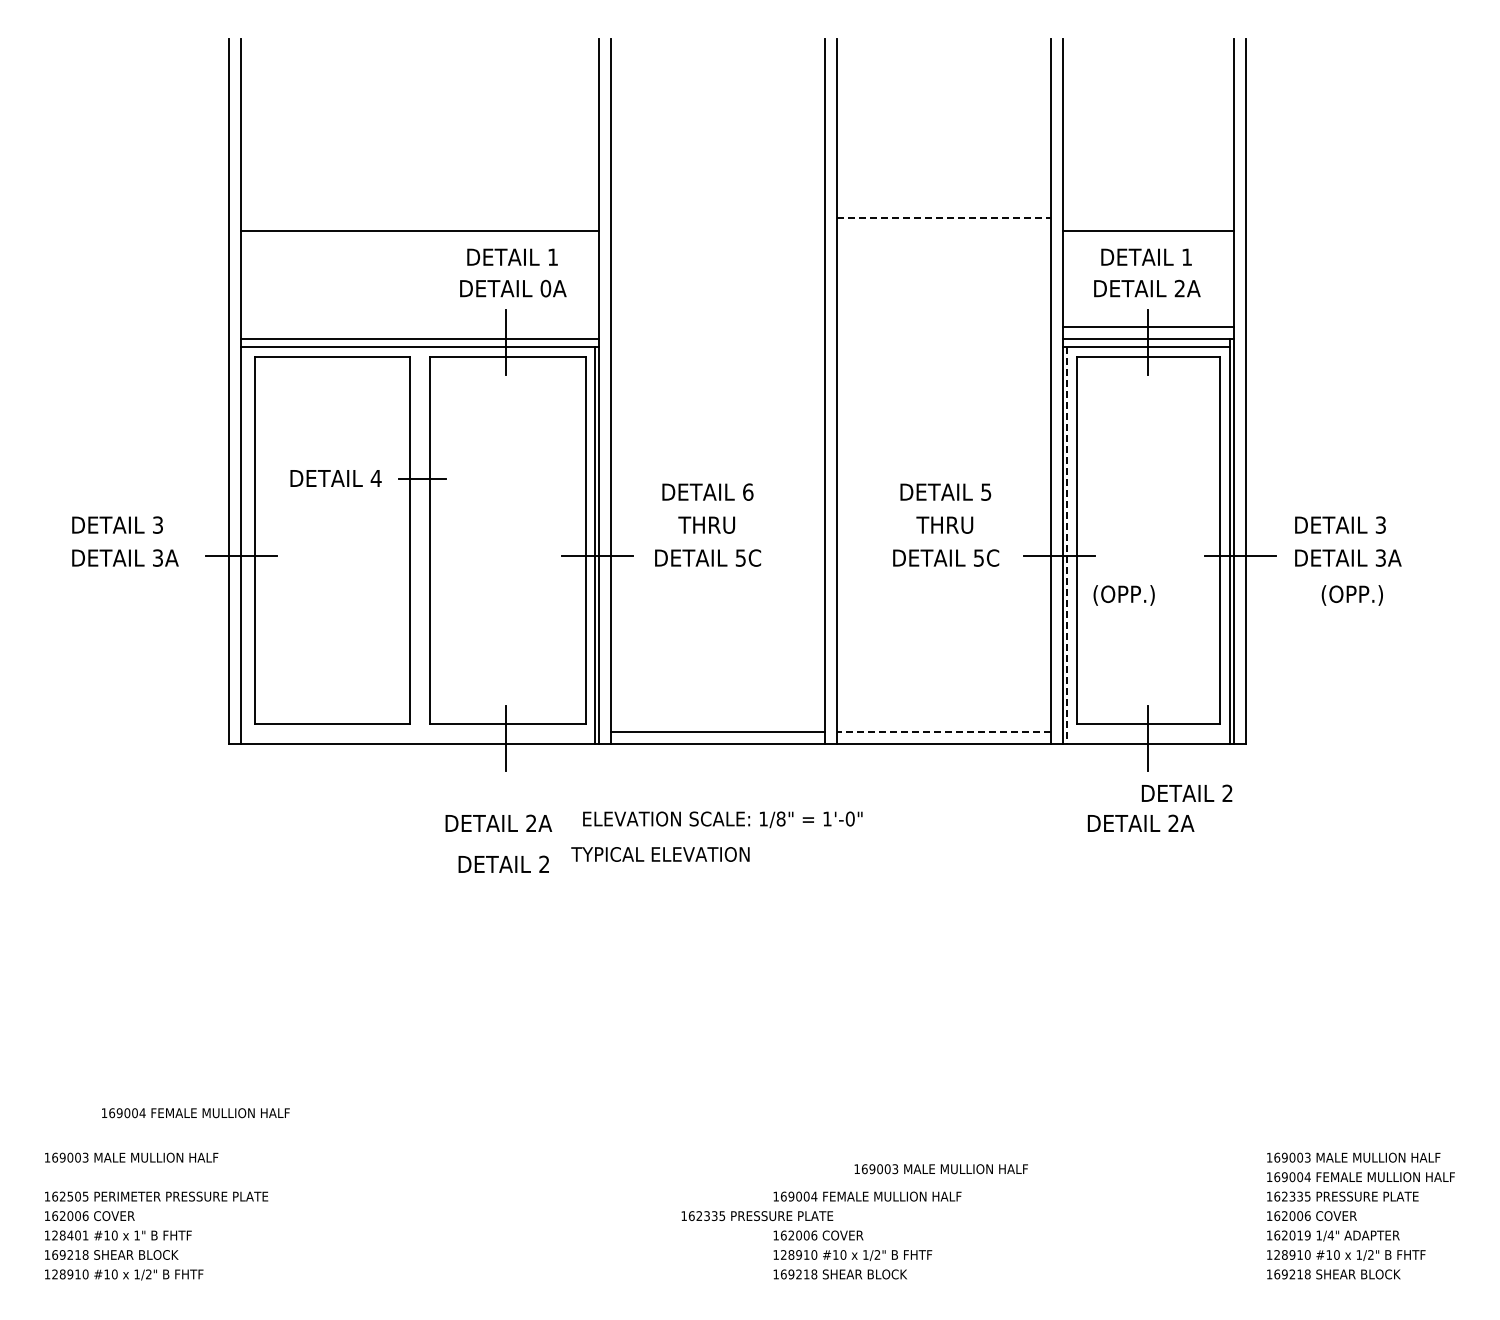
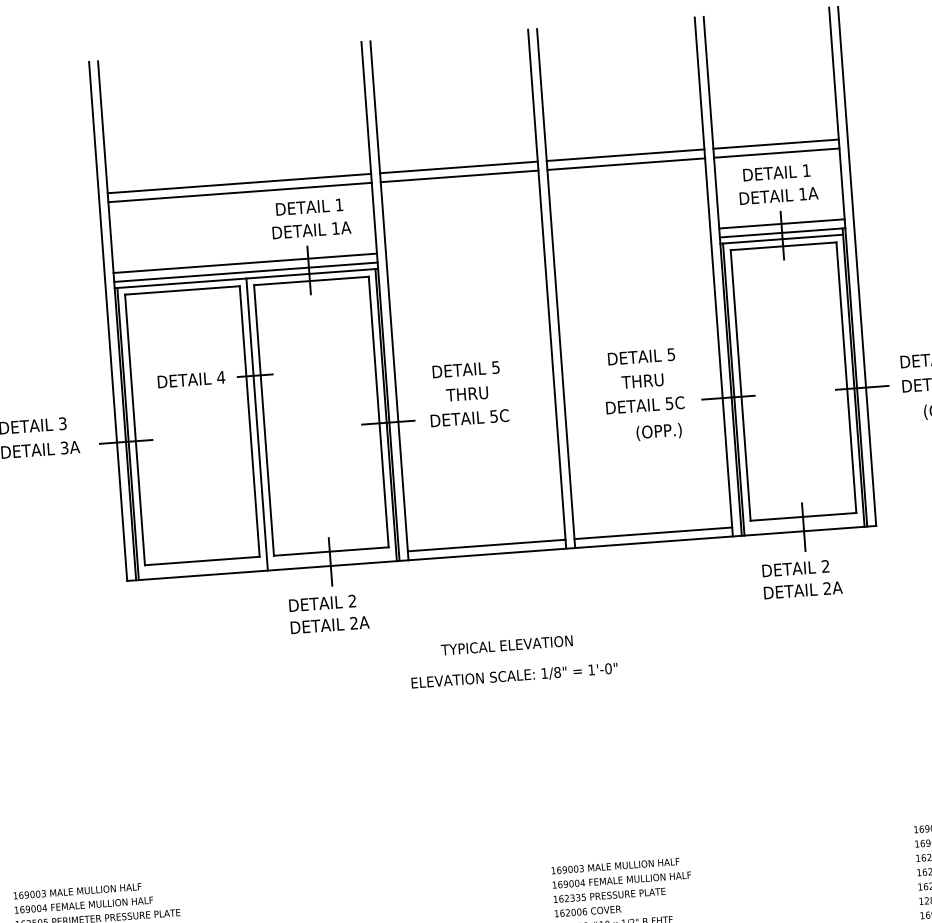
line: (419, 218) -> (238, 183), added
line: (718, 218) -> (459, 167), added
line: (944, 218) -> (625, 155), dashed -> solid
line: (1148, 218) -> (776, 144), added
line: (718, 230) -> (459, 176), added
line: (944, 230) -> (626, 164), added
text: (545, 288) -> (335, 228), 0A -> 1A
text: (1179, 288) -> (802, 194), 2A -> 1A
line: (419, 326) -> (244, 263), added
text: (748, 491) -> (496, 366), 6 -> 5
line: (245, 545) -> (128, 433), added
line: (420, 545) -> (257, 424), added
line: (1067, 546) -> (734, 390), dashed -> solid
text: (1123, 595) -> (658, 432), moved
line: (943, 731) -> (652, 533), dashed -> solid
text: (1186, 792) -> (795, 567), moved
text: (722, 819) -> (514, 676), moved
text: (660, 854) -> (506, 645), moved
text: (503, 863) -> (322, 602), moved
text: (195, 1113) -> (83, 905), moved
text: (940, 1169) -> (615, 866), moved
text: (757, 1215) -> (609, 894), moved

